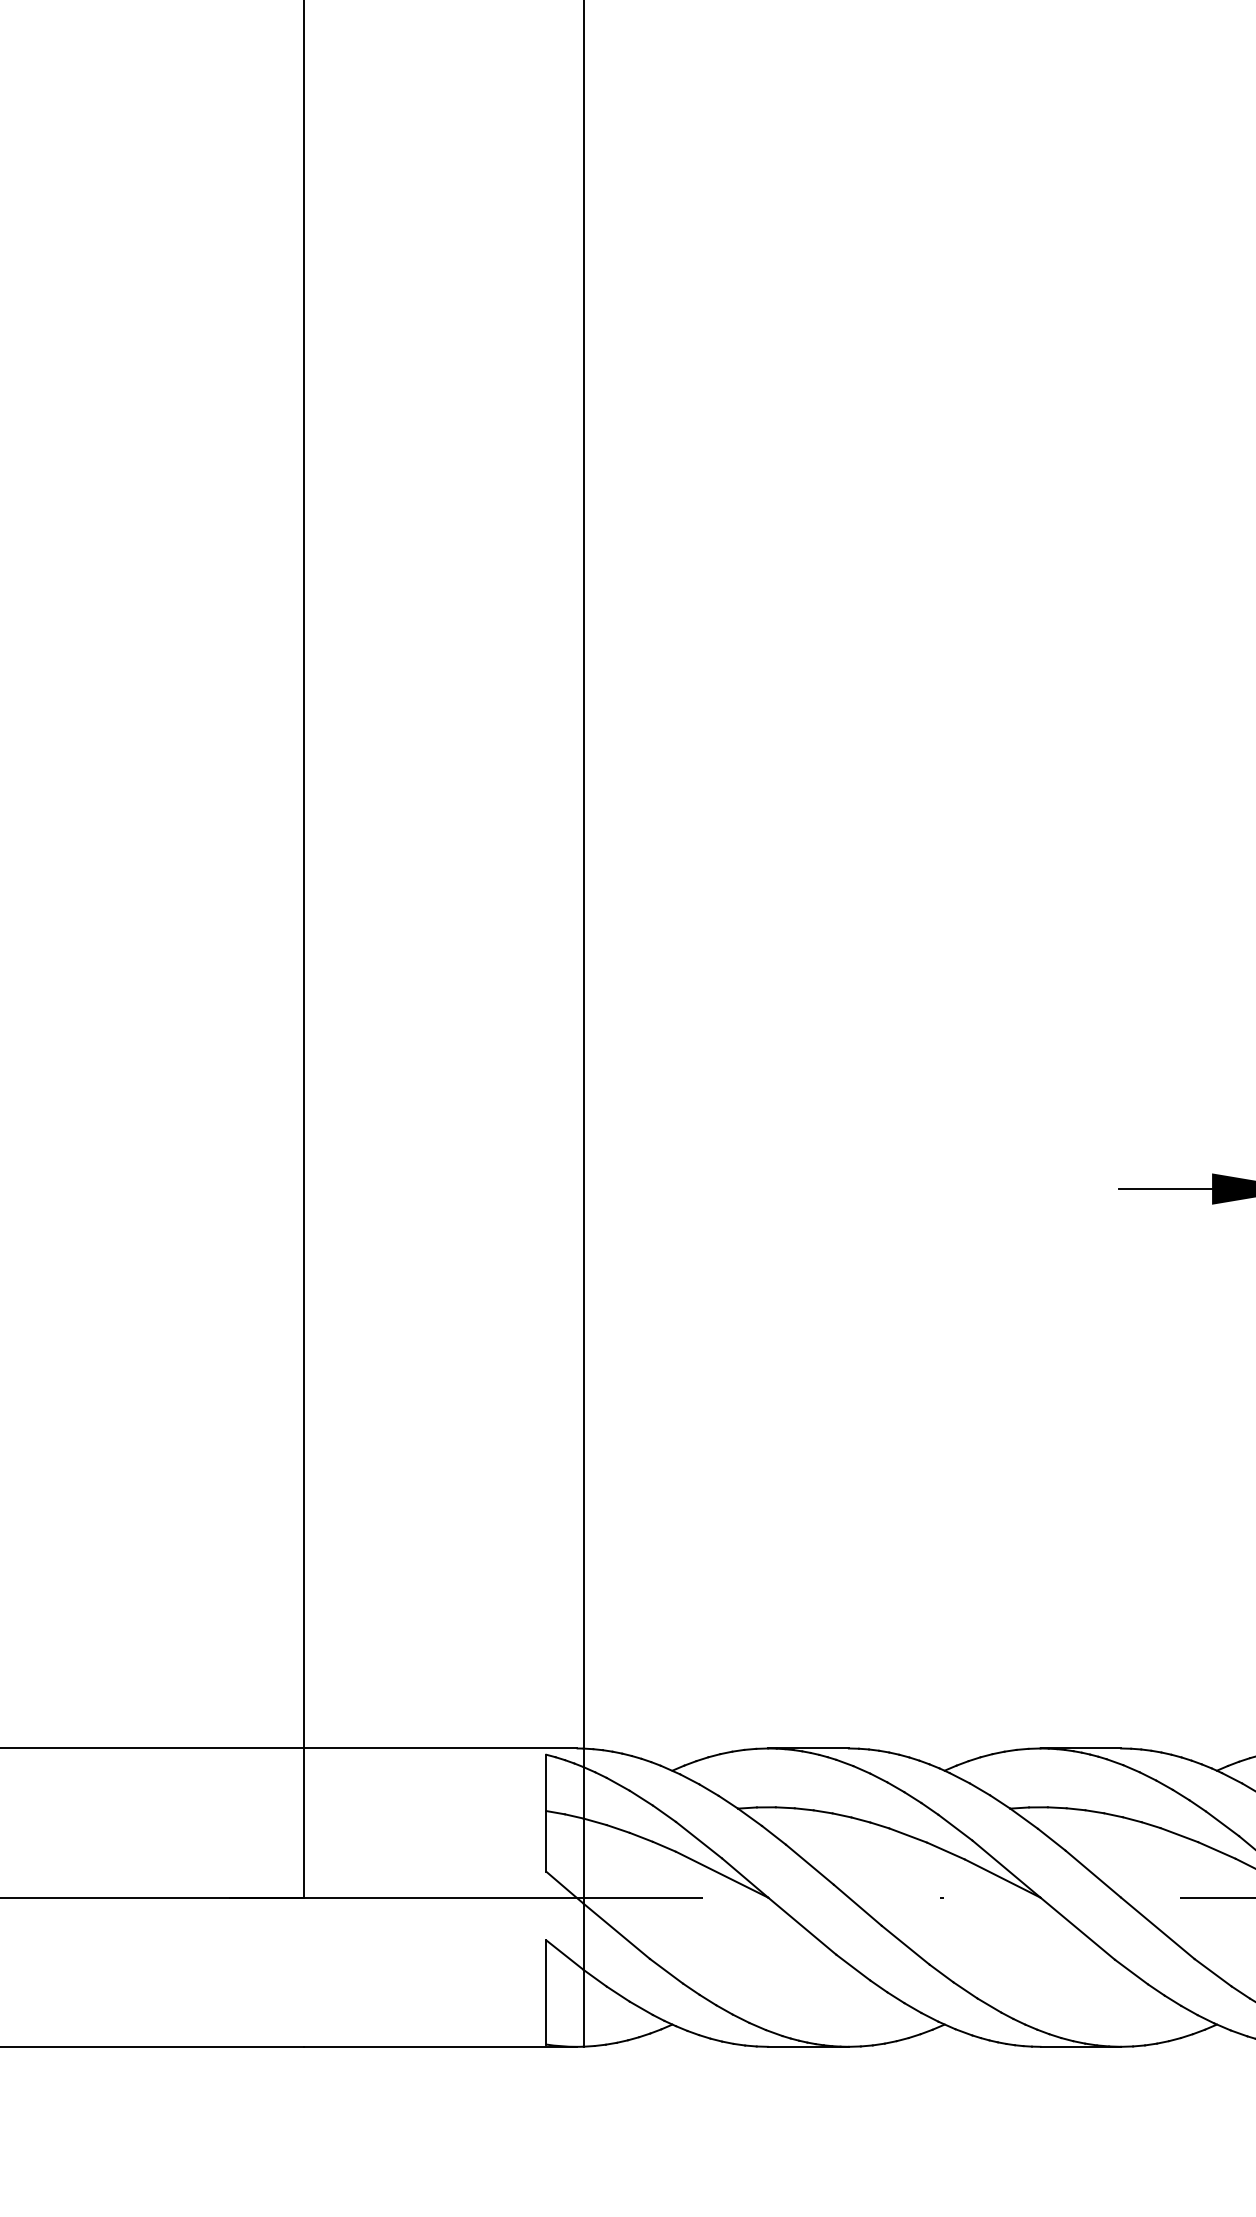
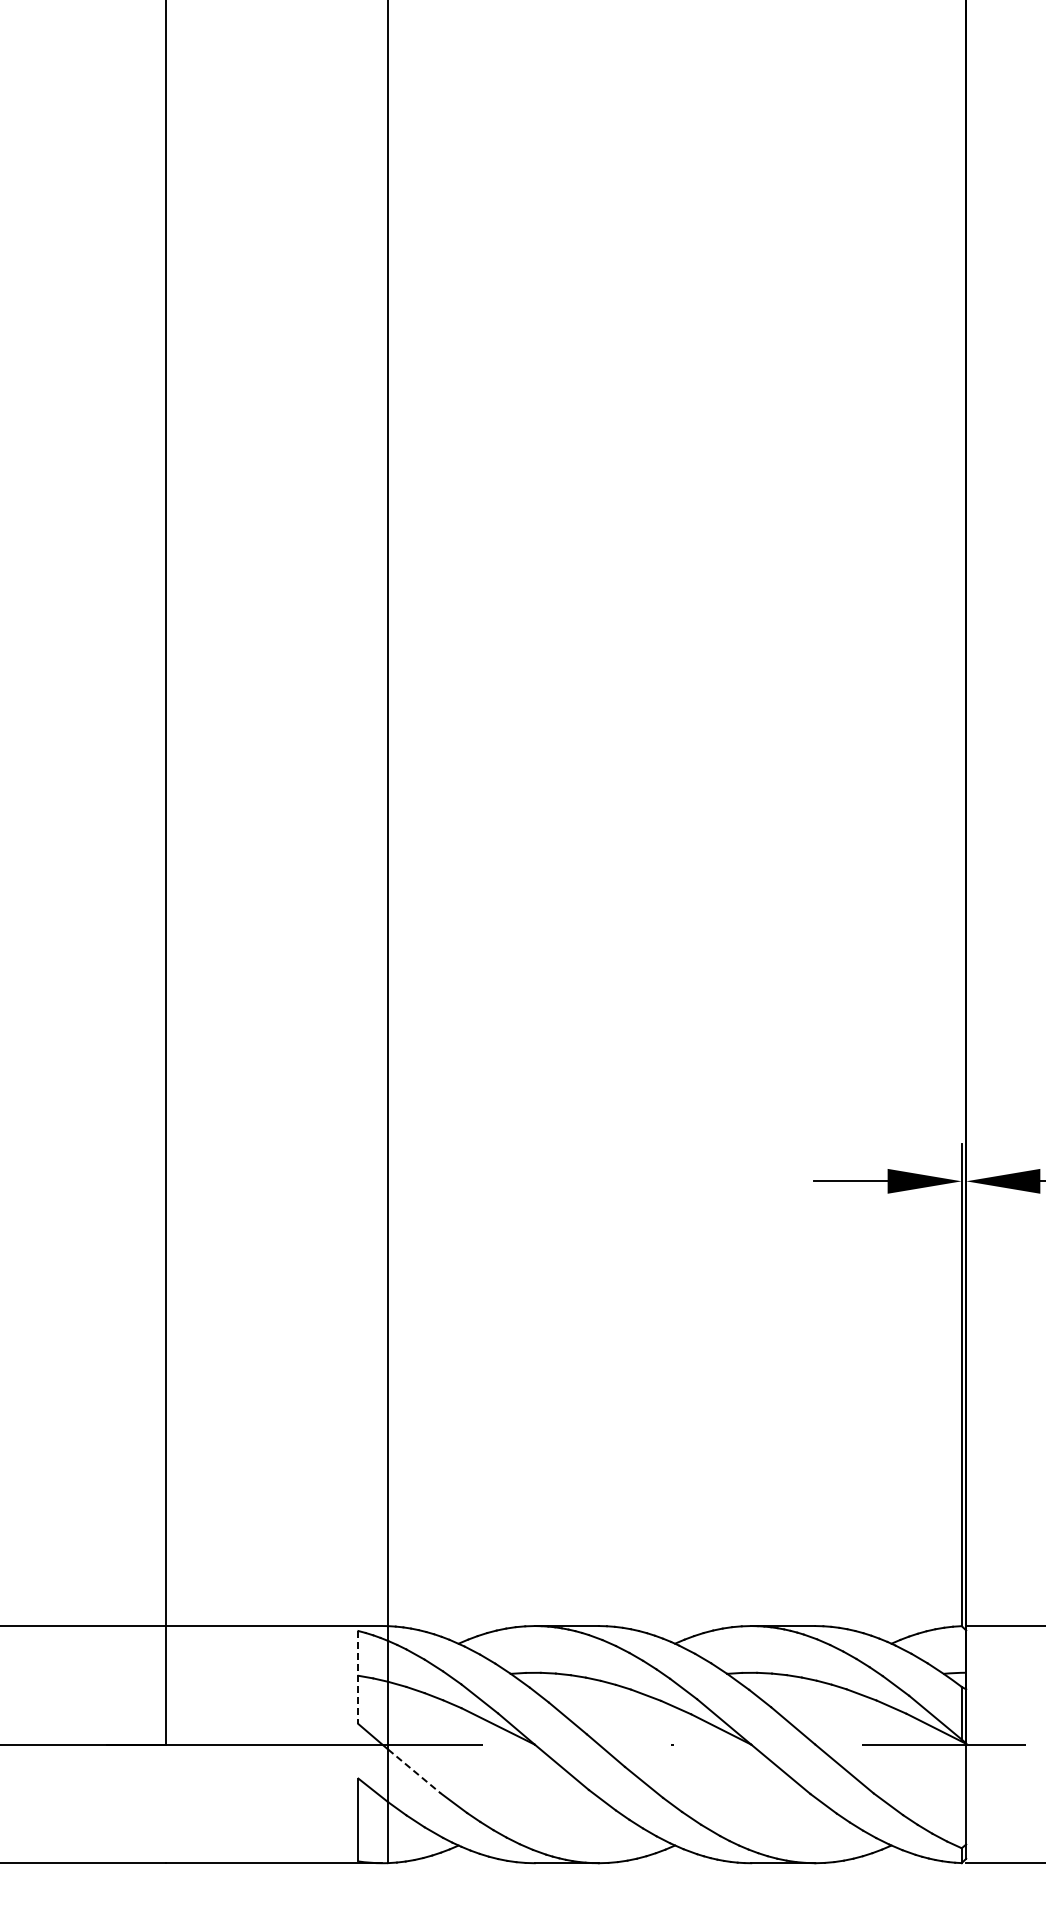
line: (546, 1813) -> (358, 1677), solid -> dashed
line: (616, 1931) -> (414, 1771), solid -> dashed

